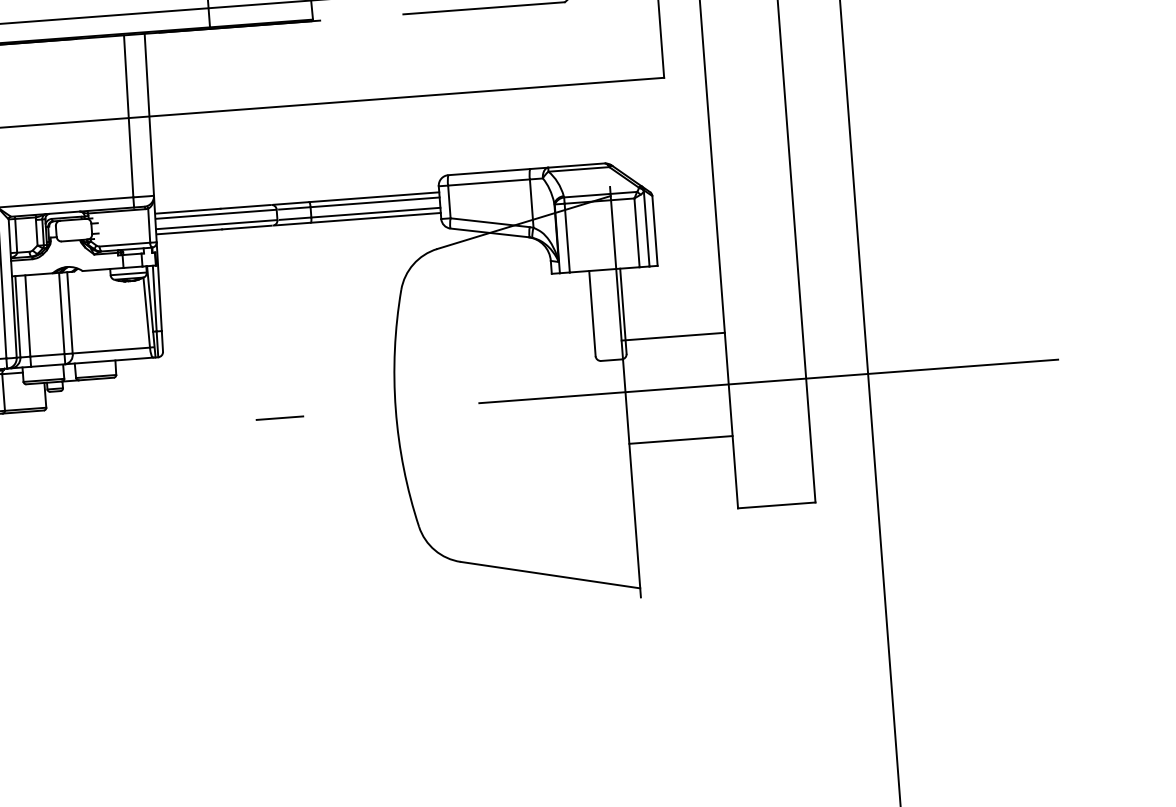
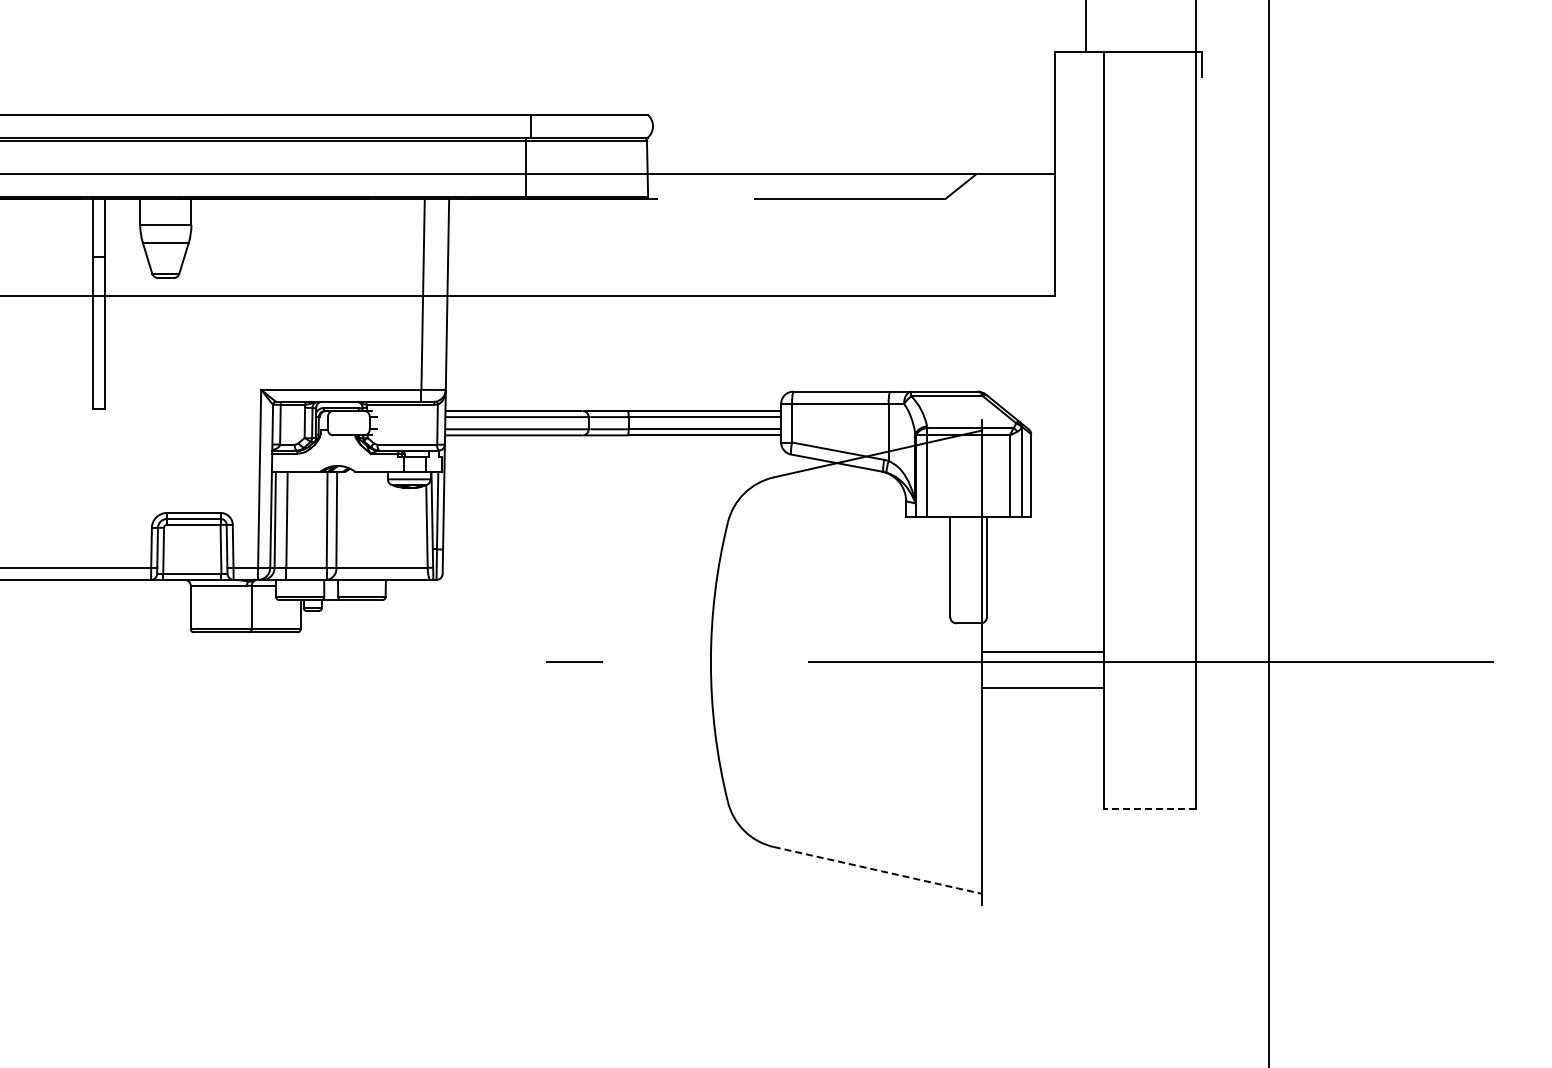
line: (673, 336) -> (1043, 652), moved
line: (681, 440) -> (1043, 688), moved
line: (776, 505) -> (1149, 808), solid -> dashed
line: (550, 575) -> (878, 870), solid -> dashed

